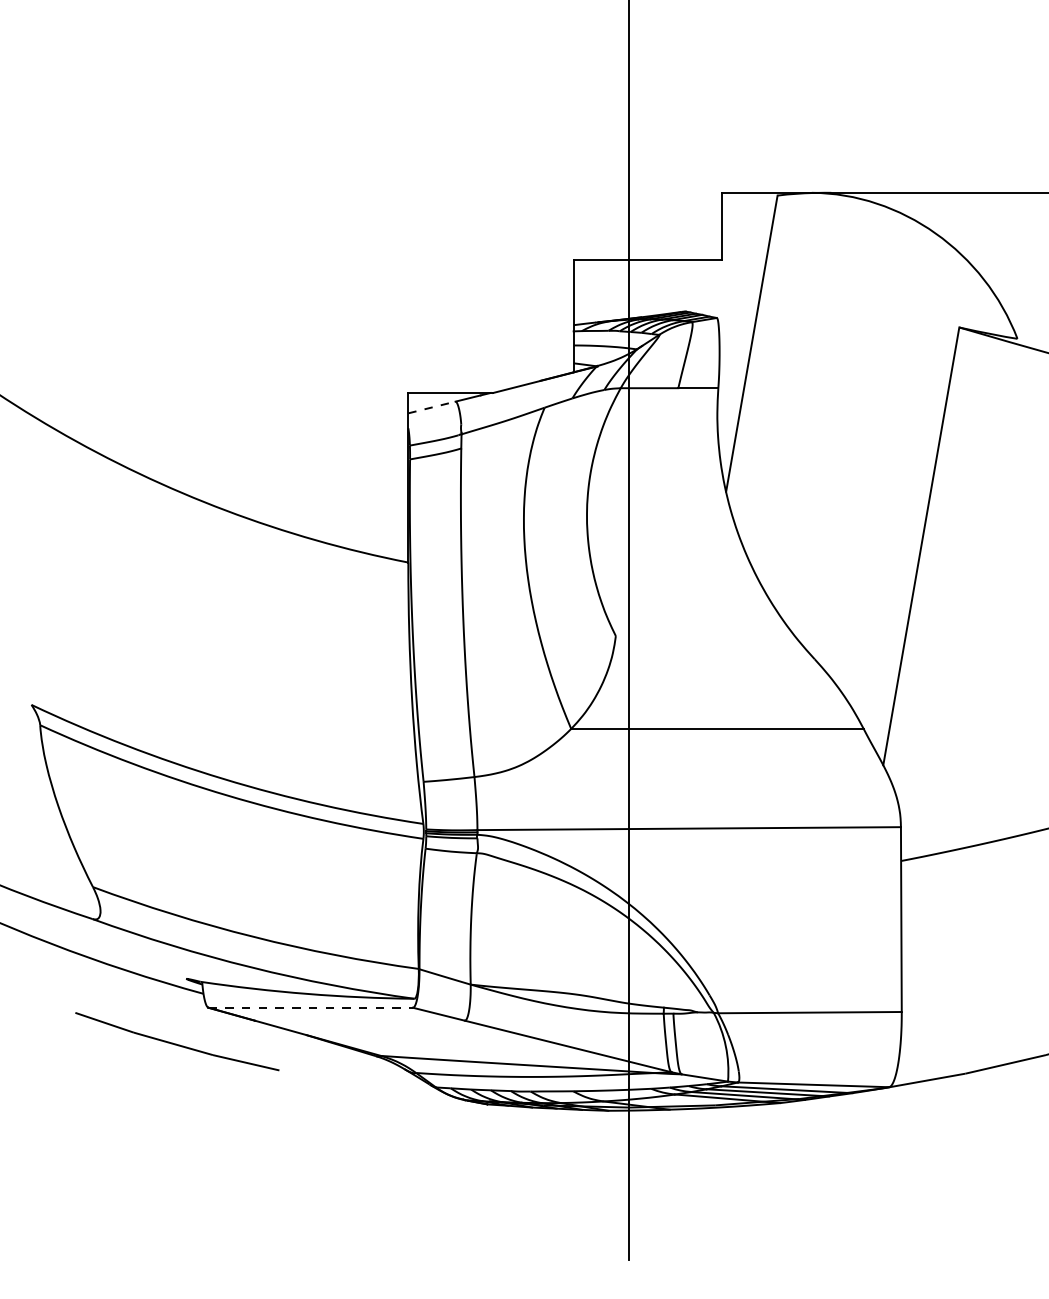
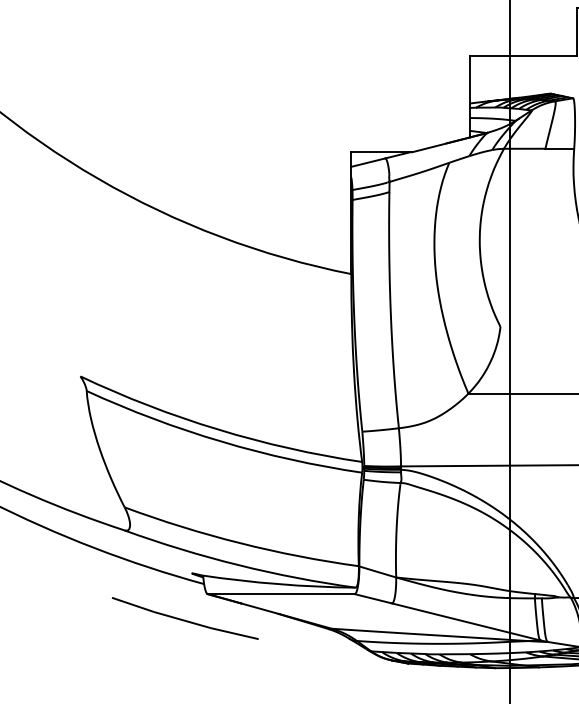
line: (432, 407) -> (368, 162), dashed -> solid
line: (311, 1007) -> (281, 593), dashed -> solid

